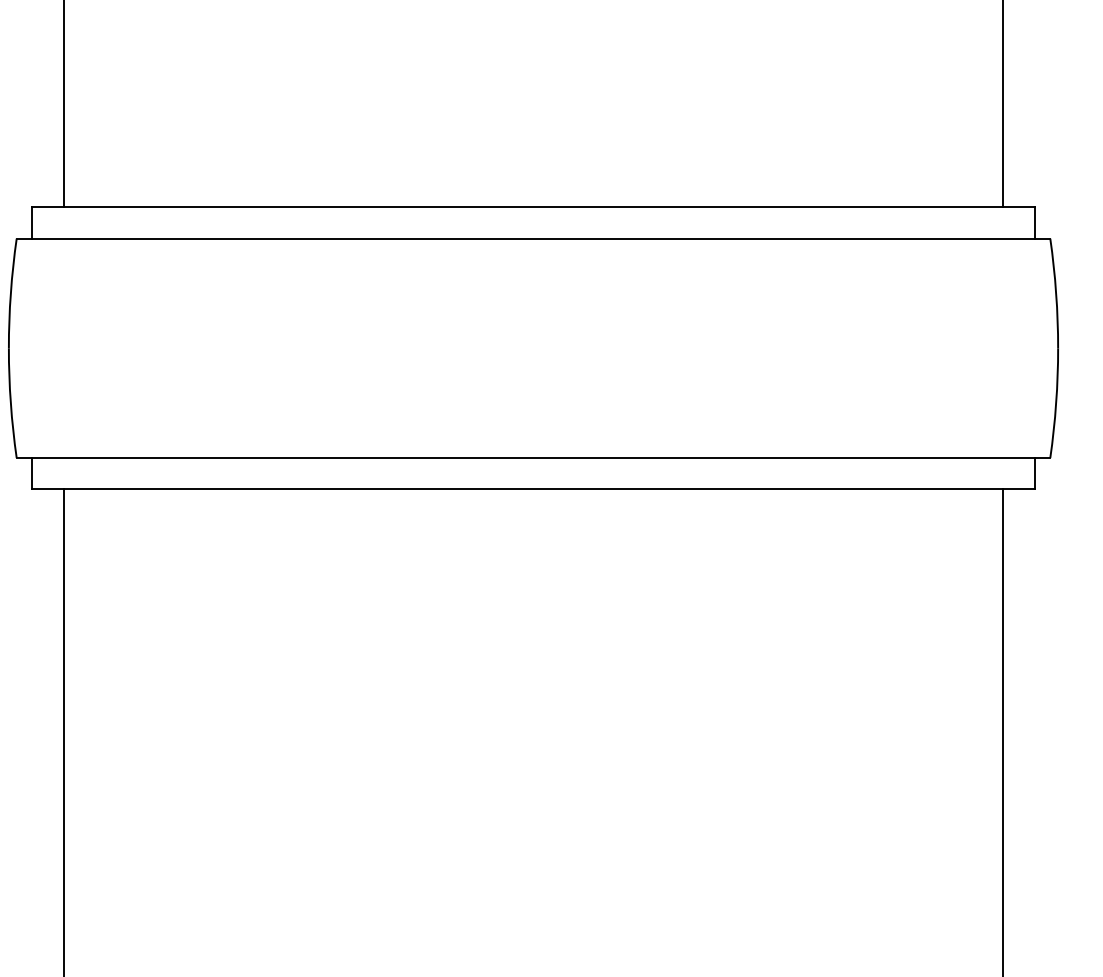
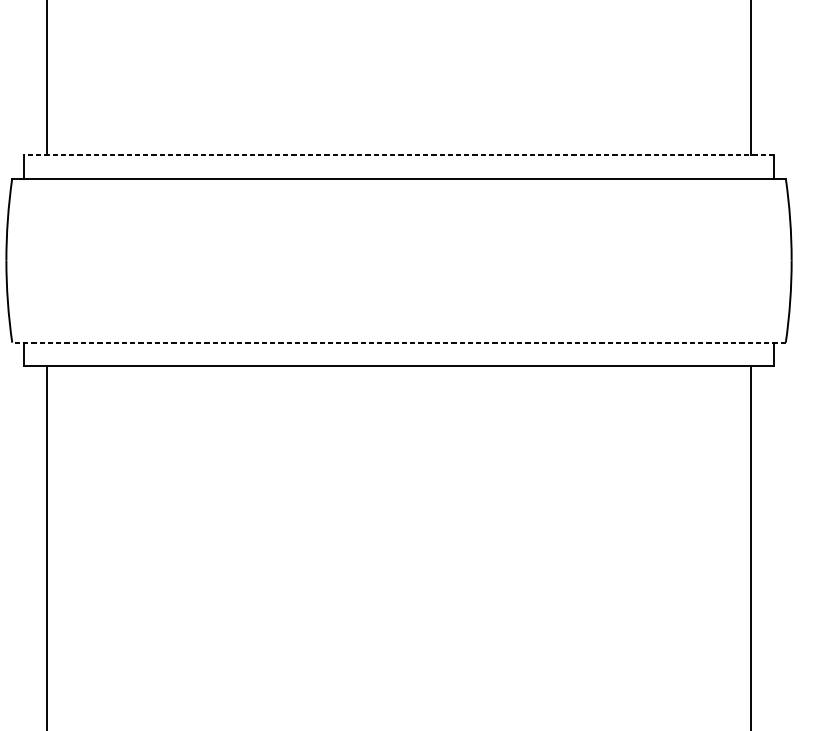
line: (533, 207) -> (399, 155), solid -> dashed
line: (533, 457) -> (399, 342), solid -> dashed

